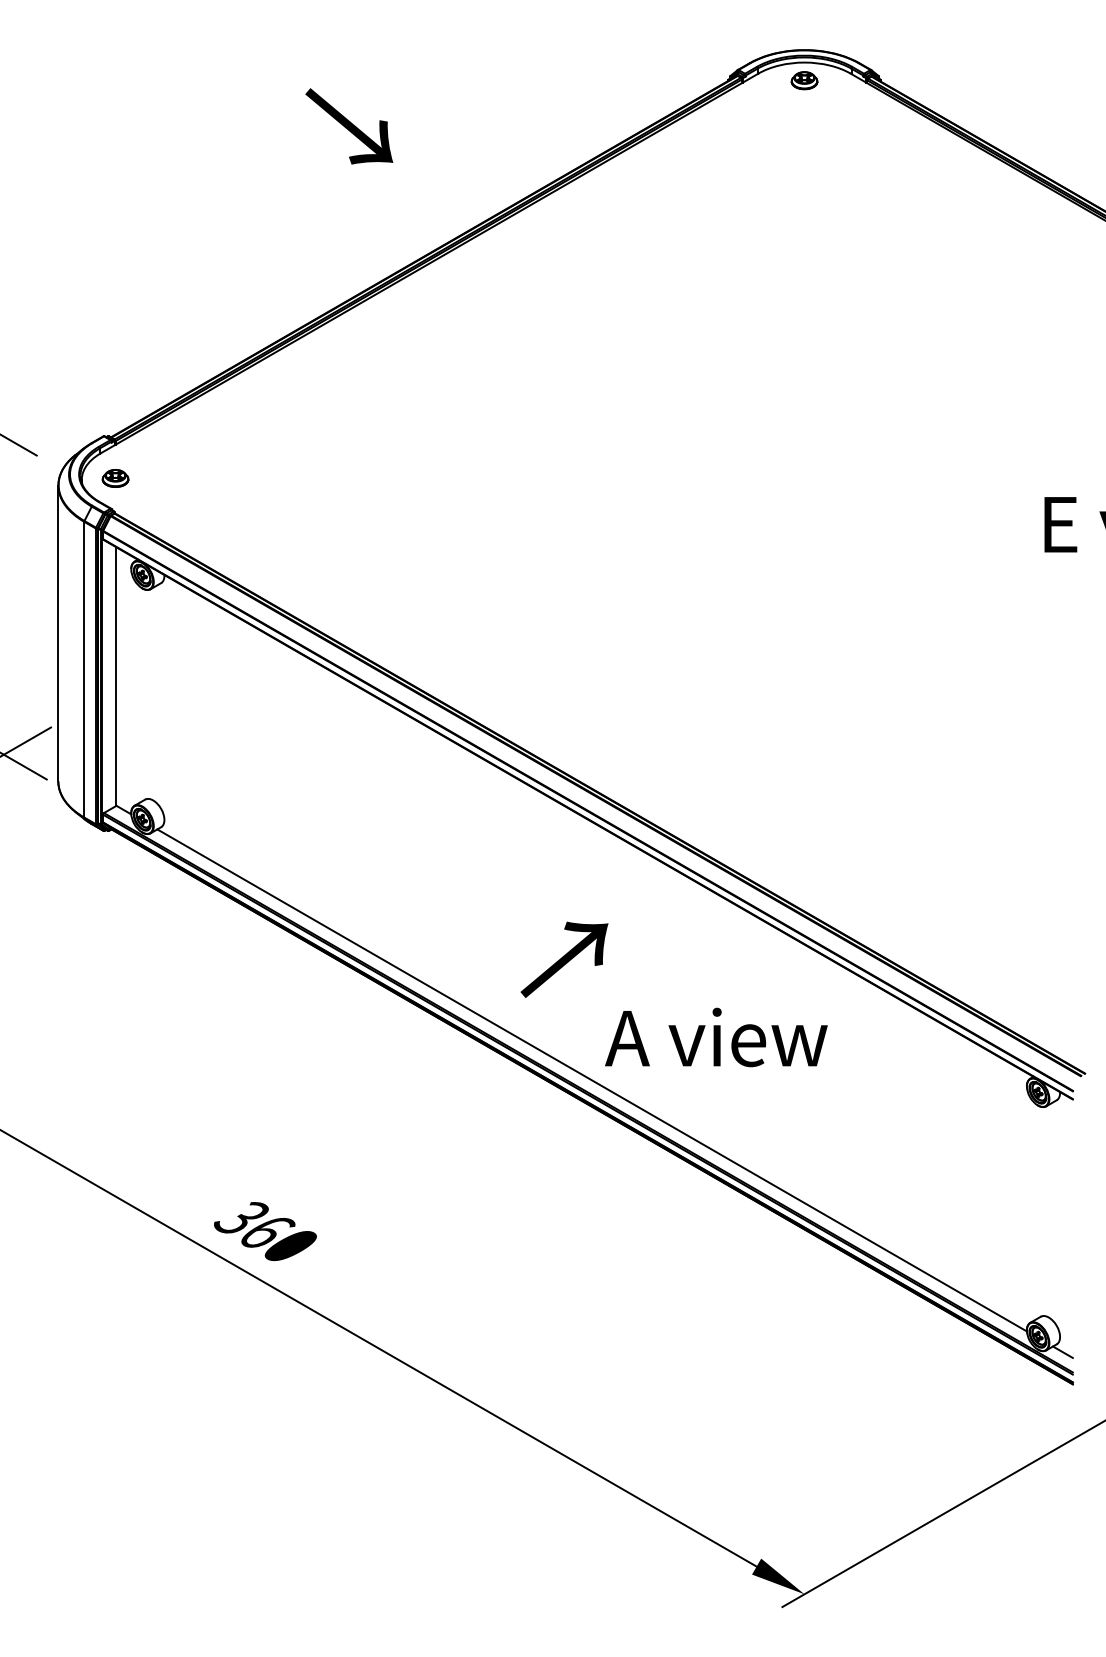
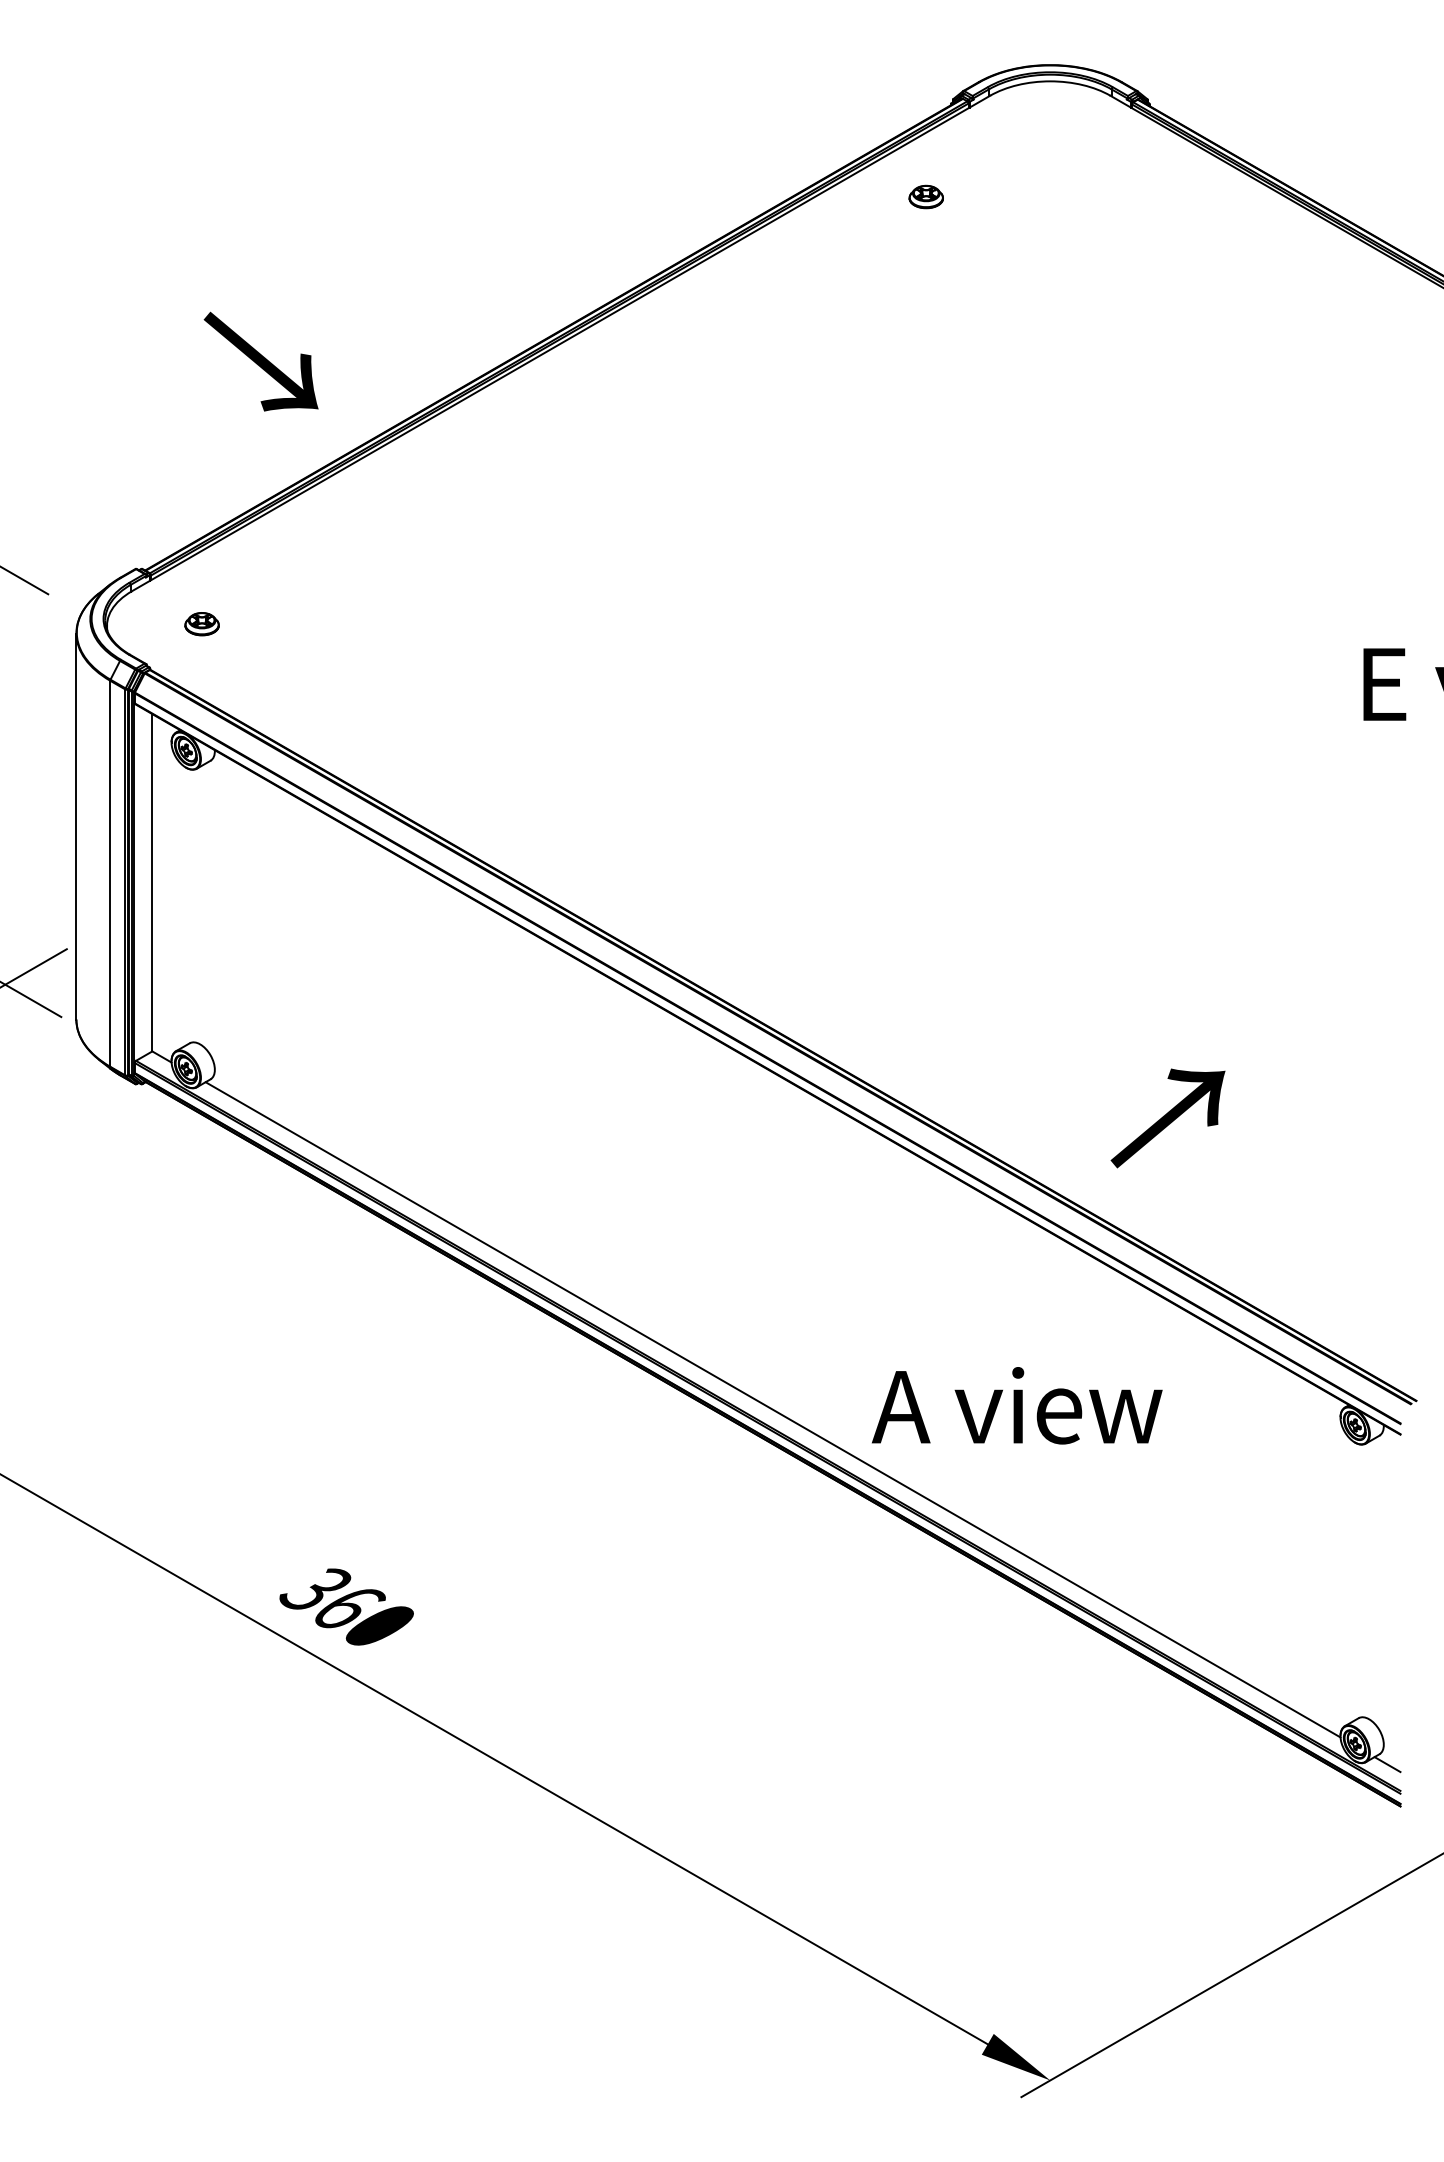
part: (803, 80) -> (925, 196), moved
text: (348, 126) -> (260, 361), moved
part: (115, 478) -> (201, 624), moved
text: (564, 959) -> (1167, 1118), moved
text: (716, 1037) -> (1017, 1405), moved

